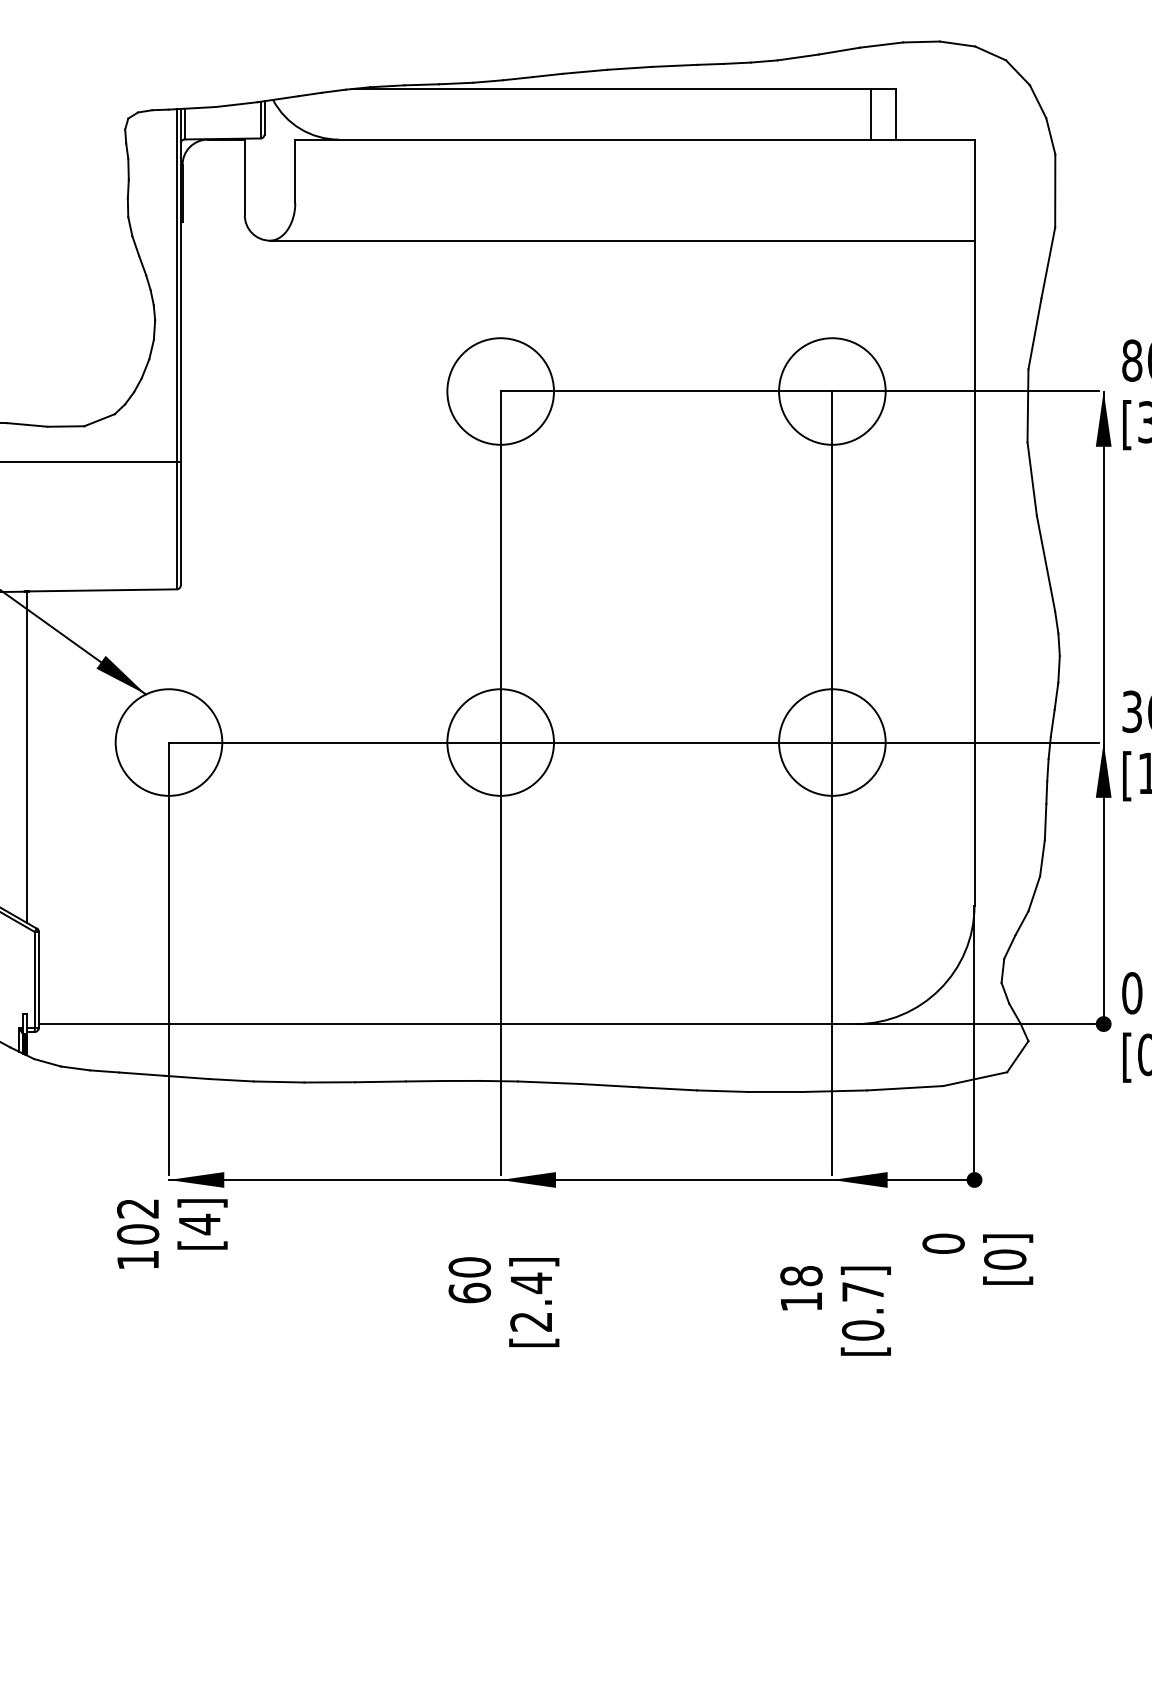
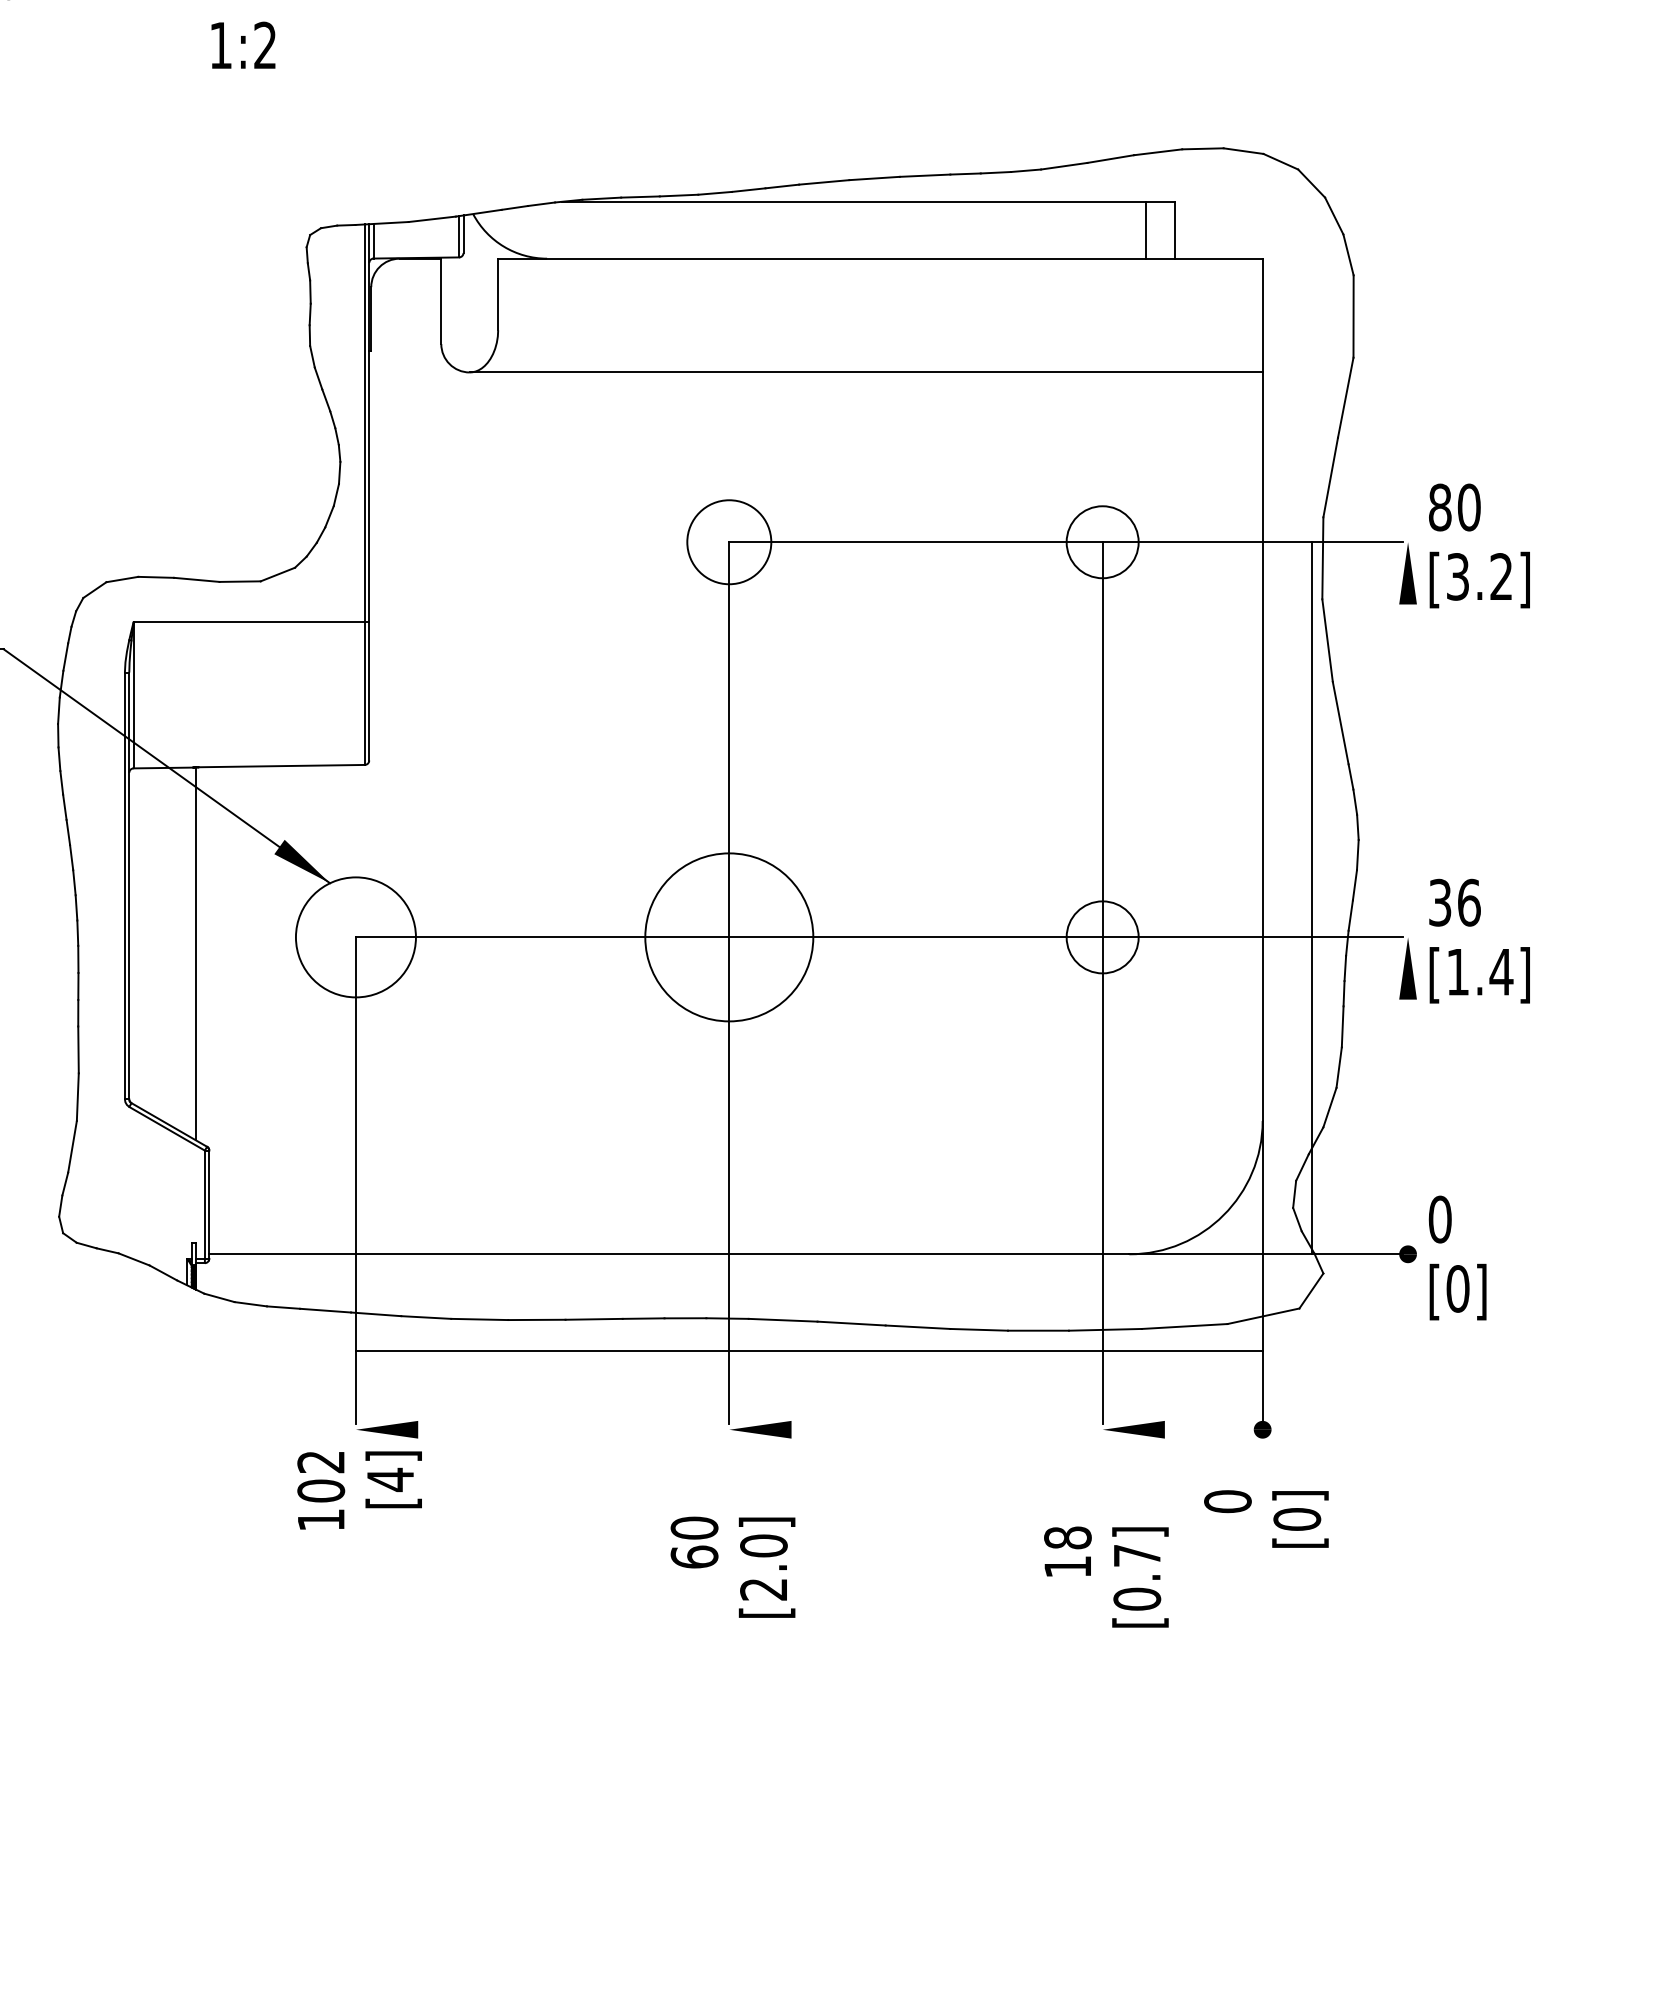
circle: (500, 391) -> (729, 542), size x0.7
circle: (832, 391) -> (1102, 542), size x0.6
line: (1104, 708) -> (1312, 898), moved
circle: (500, 742) -> (729, 937), size x1.4
circle: (832, 742) -> (1102, 937), size x0.6
line: (571, 1179) -> (808, 1350), moved
text: (531, 1283) -> (763, 1546), [2.4] -> [2.0]

